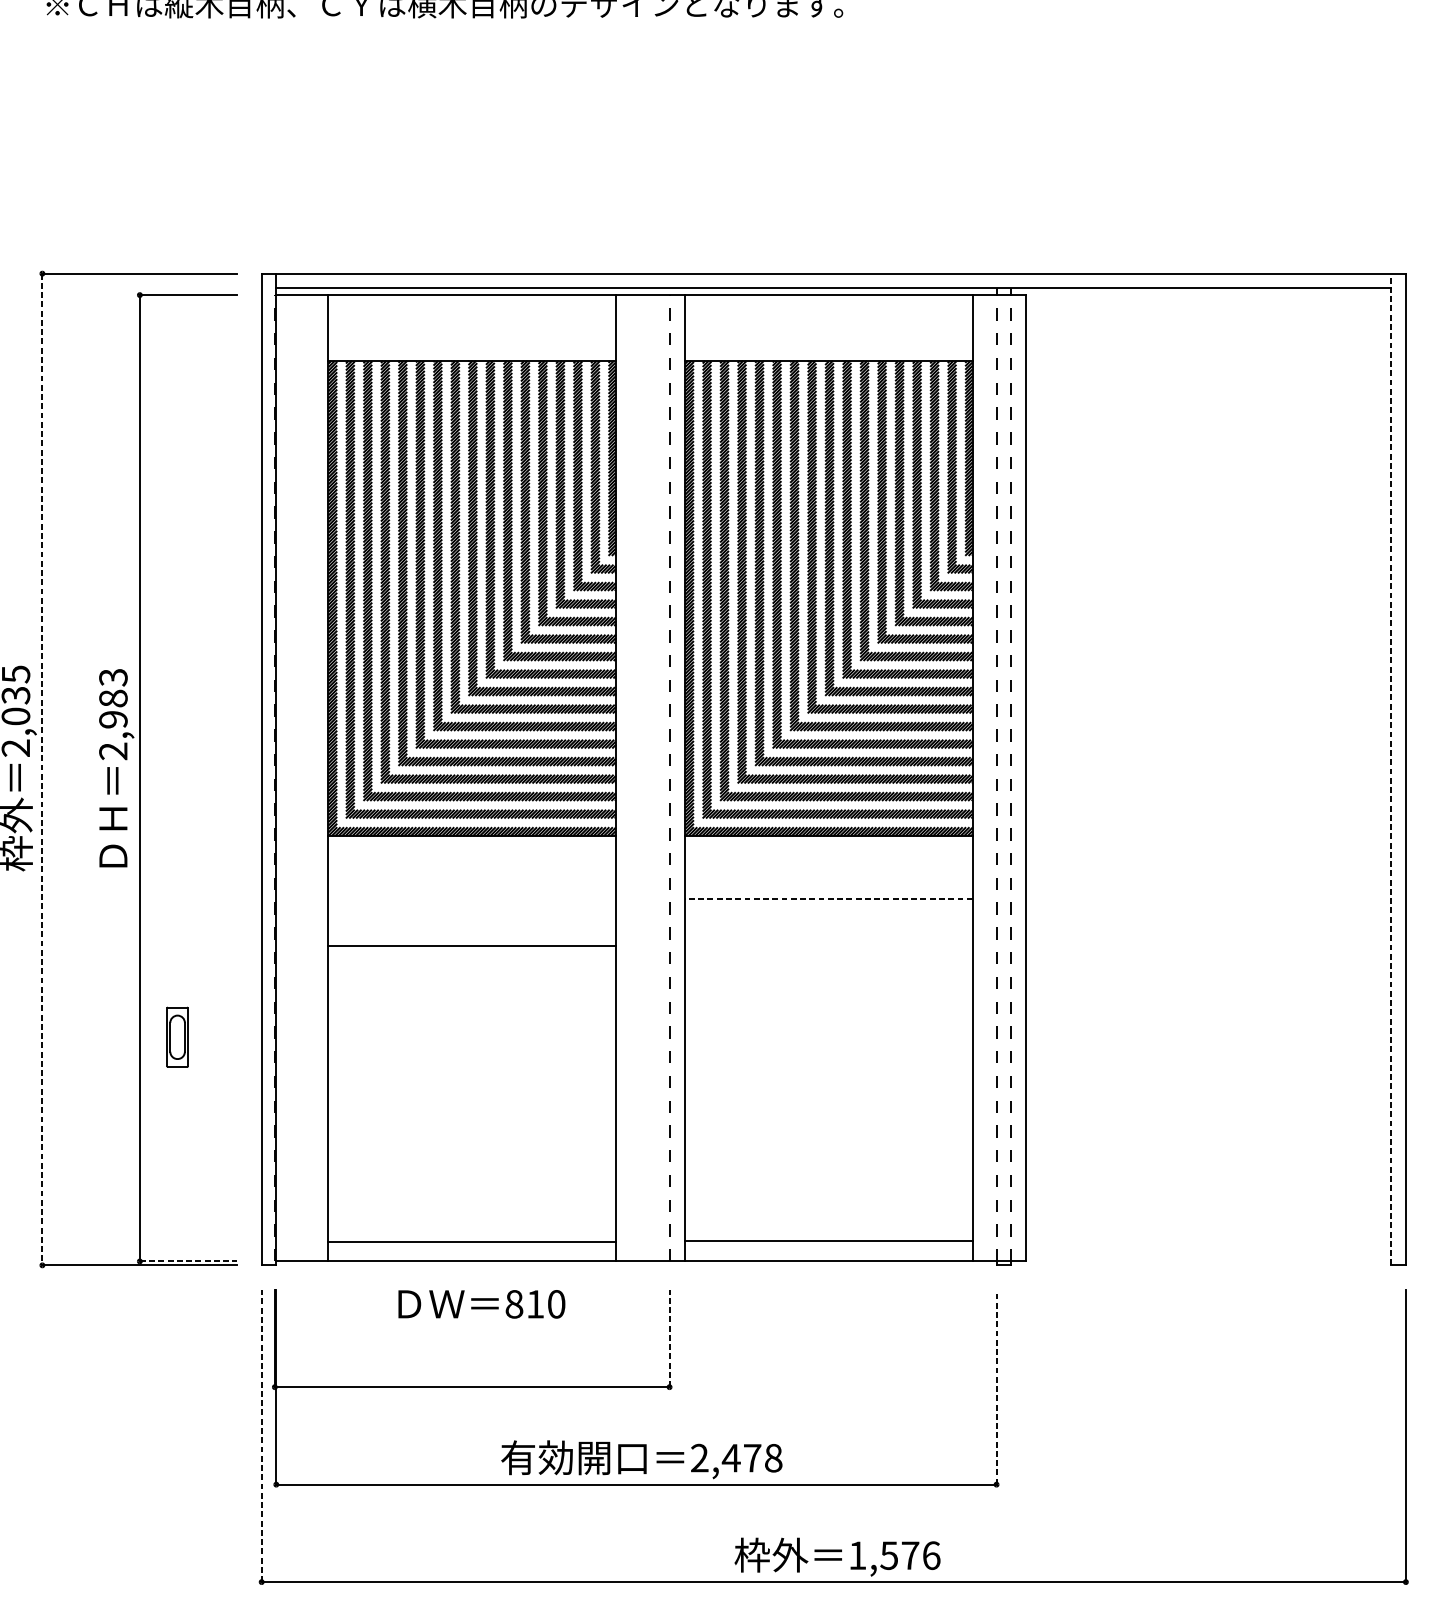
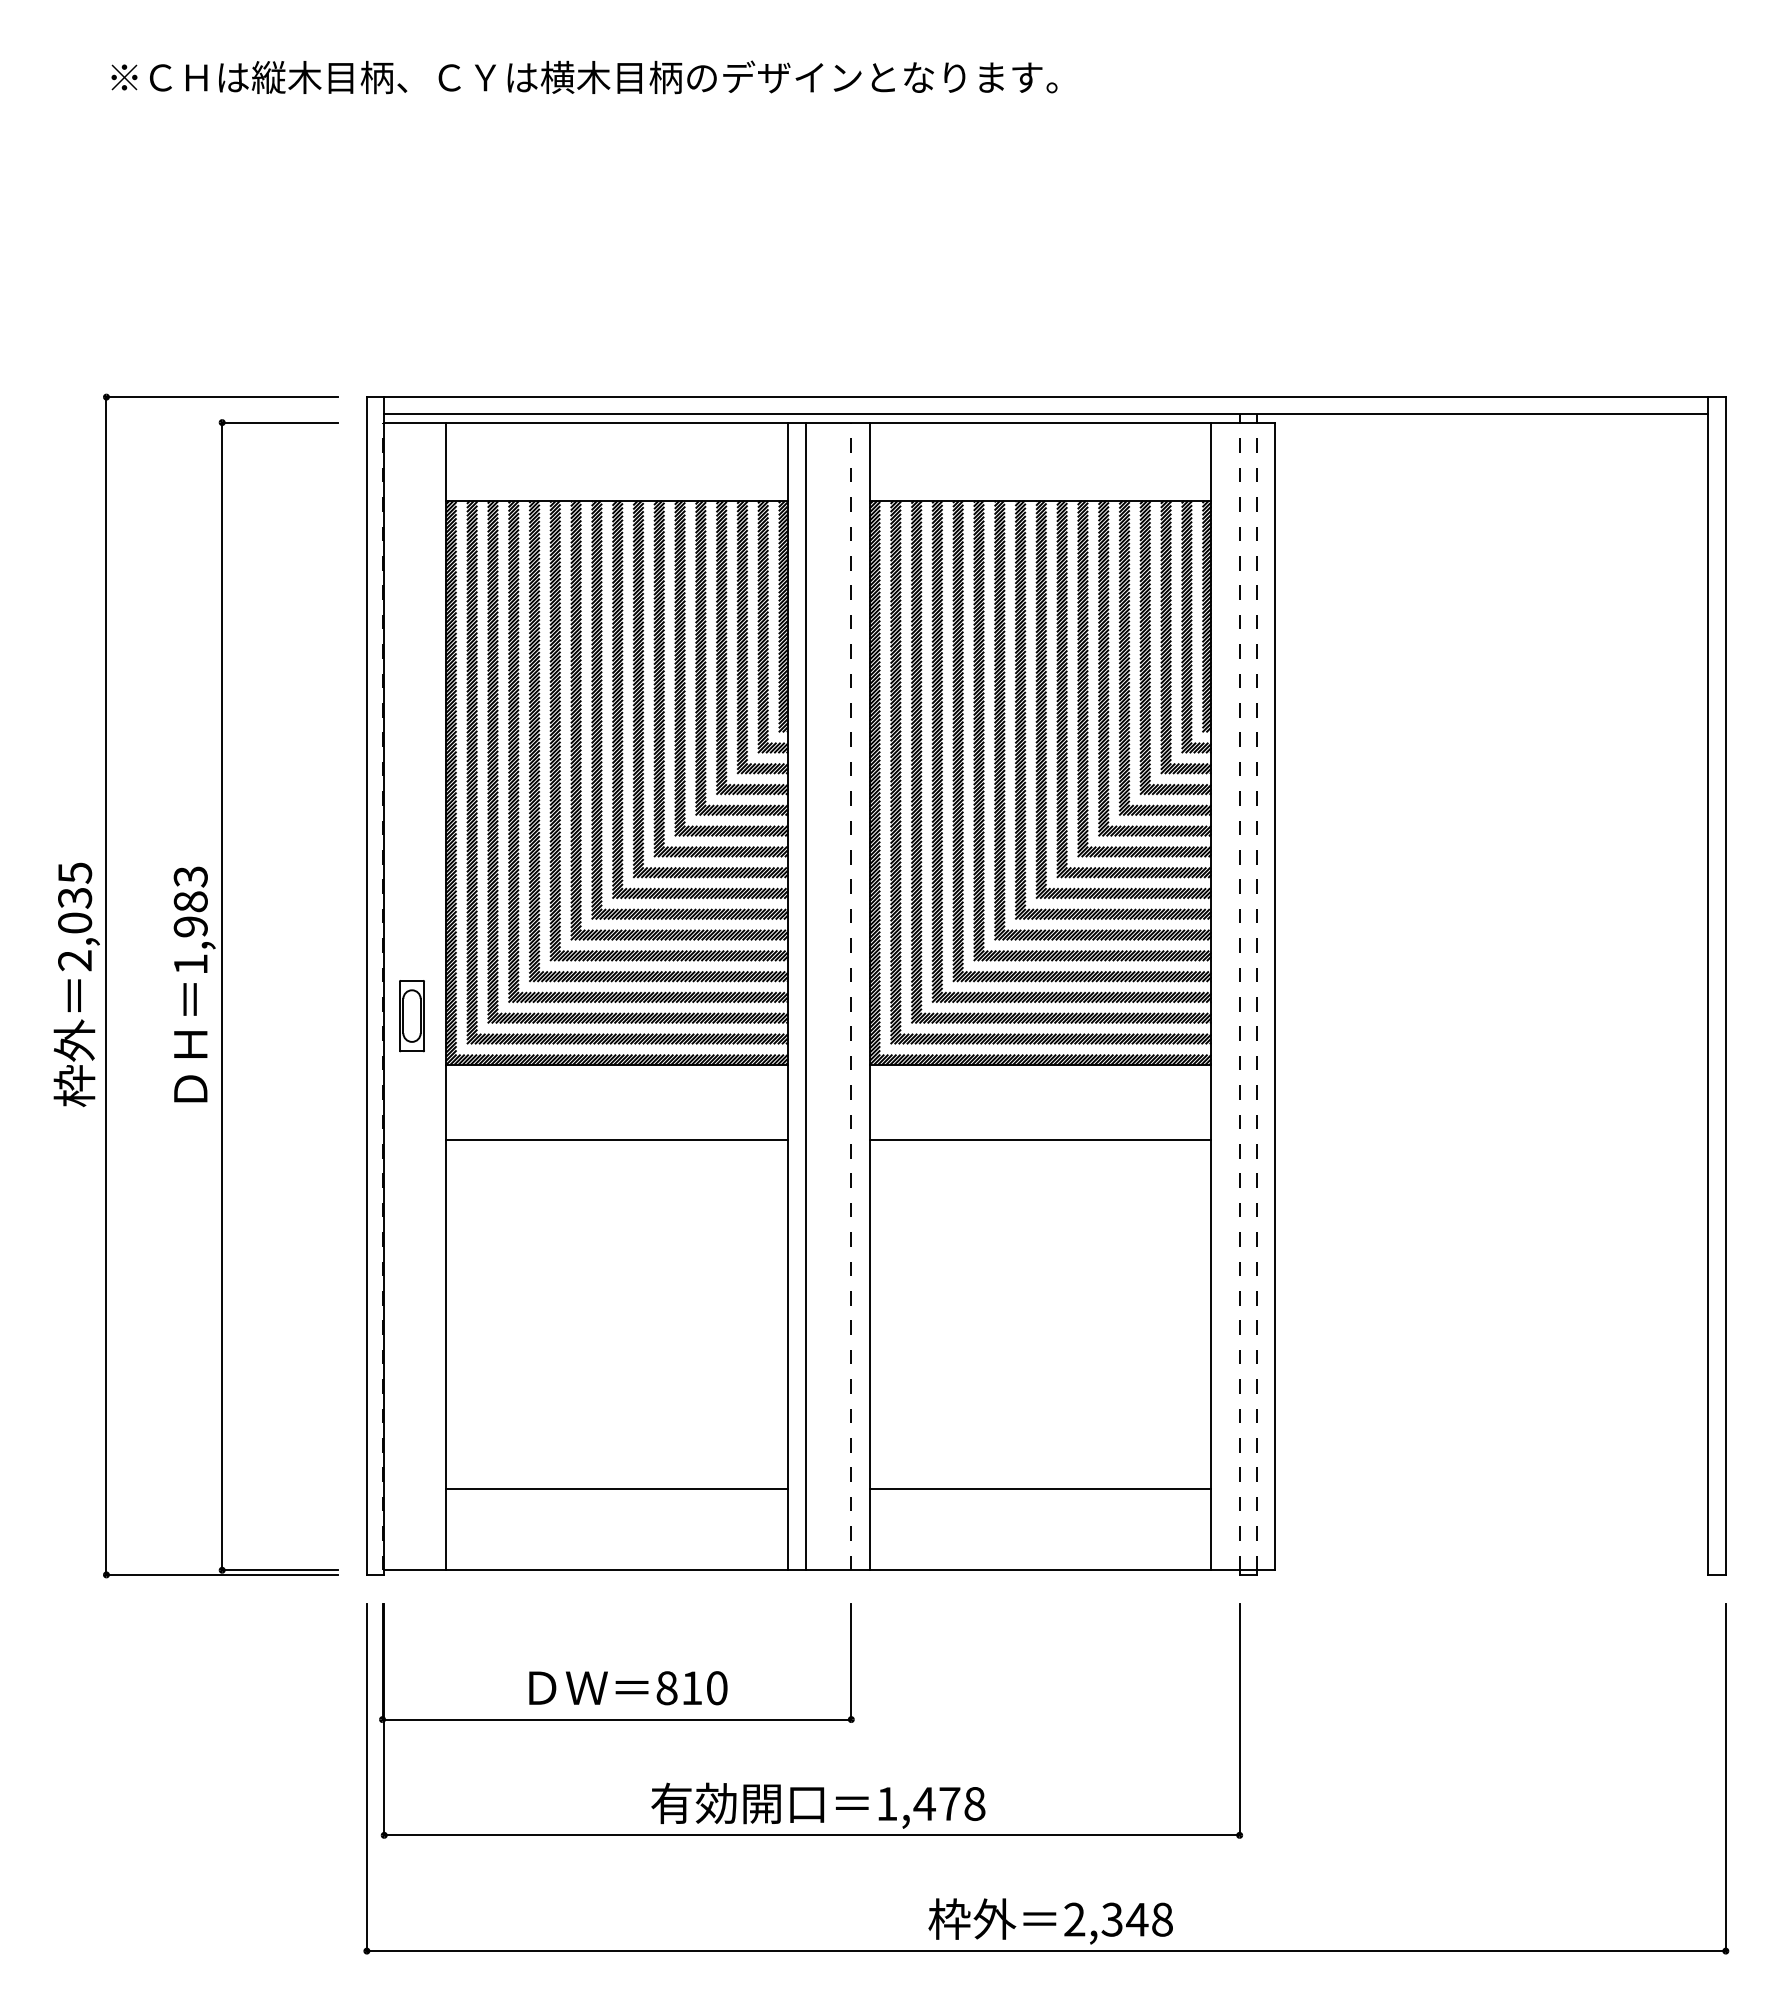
text: (113, 751) -> (190, 964), 2,983 -> 1,983
line: (42, 769) -> (106, 986), dashed -> solid
line: (1391, 769) -> (1708, 986), dashed -> solid
line: (631, 778) -> (806, 996), added
line: (828, 899) -> (1040, 1140), dashed -> solid
line: (471, 945) -> (616, 1140), moved
part: (177, 1037) -> (411, 1016), moved
line: (828, 1240) -> (1040, 1488), moved
line: (471, 1241) -> (616, 1488), moved
line: (188, 1261) -> (280, 1570), dashed -> solid
text: (481, 1304) -> (628, 1688), moved
line: (669, 1338) -> (851, 1661), dashed -> solid
line: (996, 1387) -> (1239, 1719), dashed -> solid
line: (261, 1435) -> (366, 1777), dashed -> solid
text: (699, 1457) -> (886, 1803), 2,478 -> 1,478
text: (894, 1555) -> (1118, 1919), 1,576 -> 2,348

